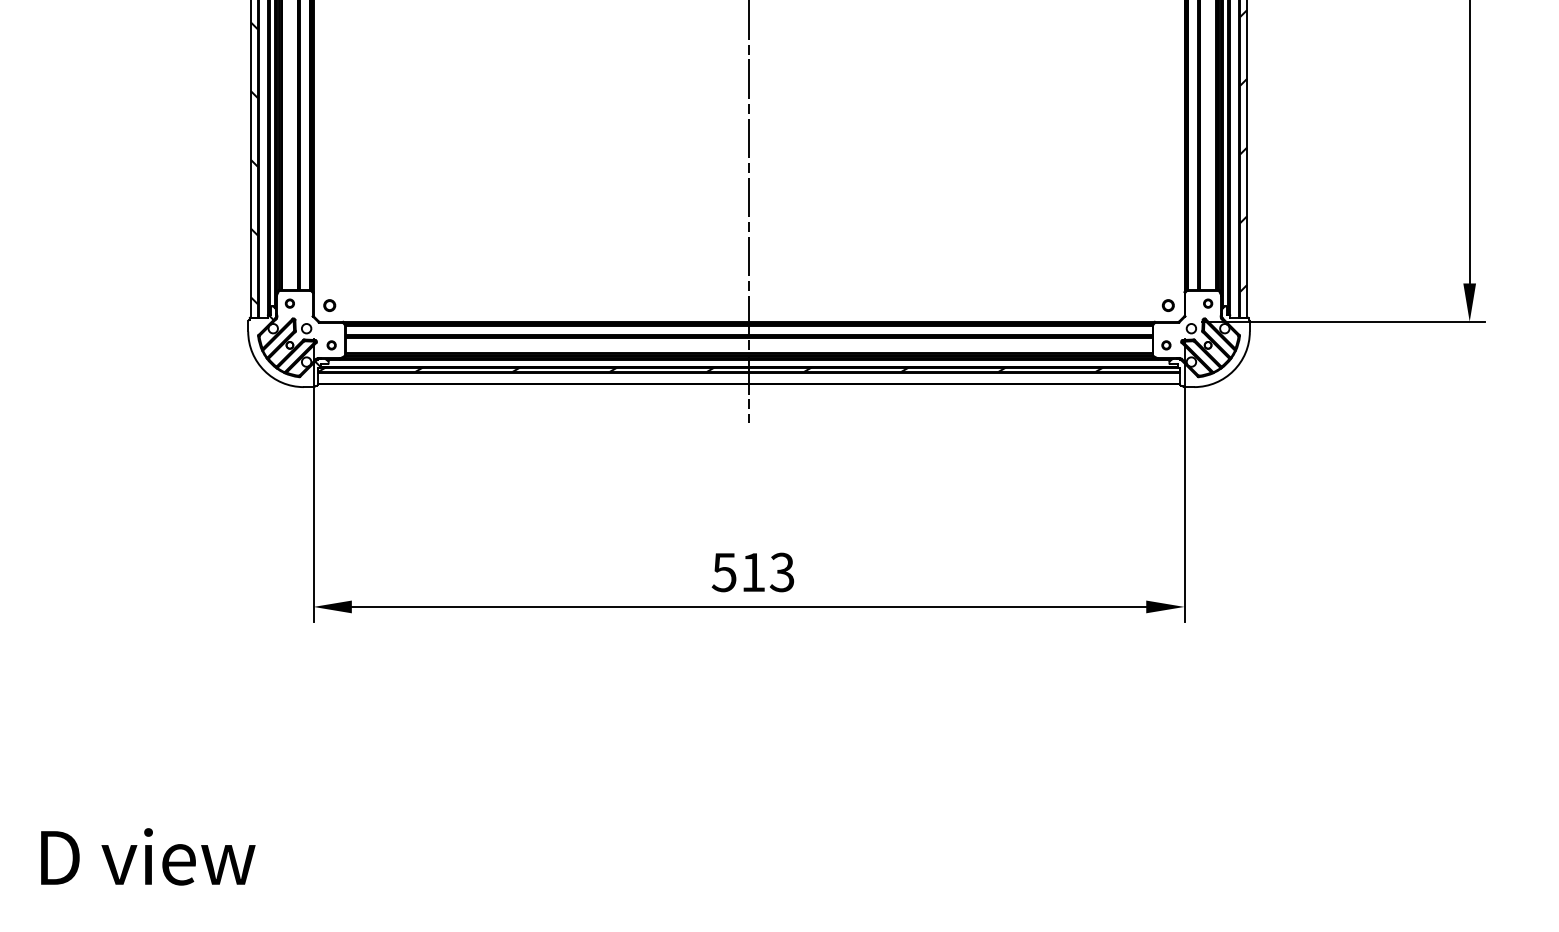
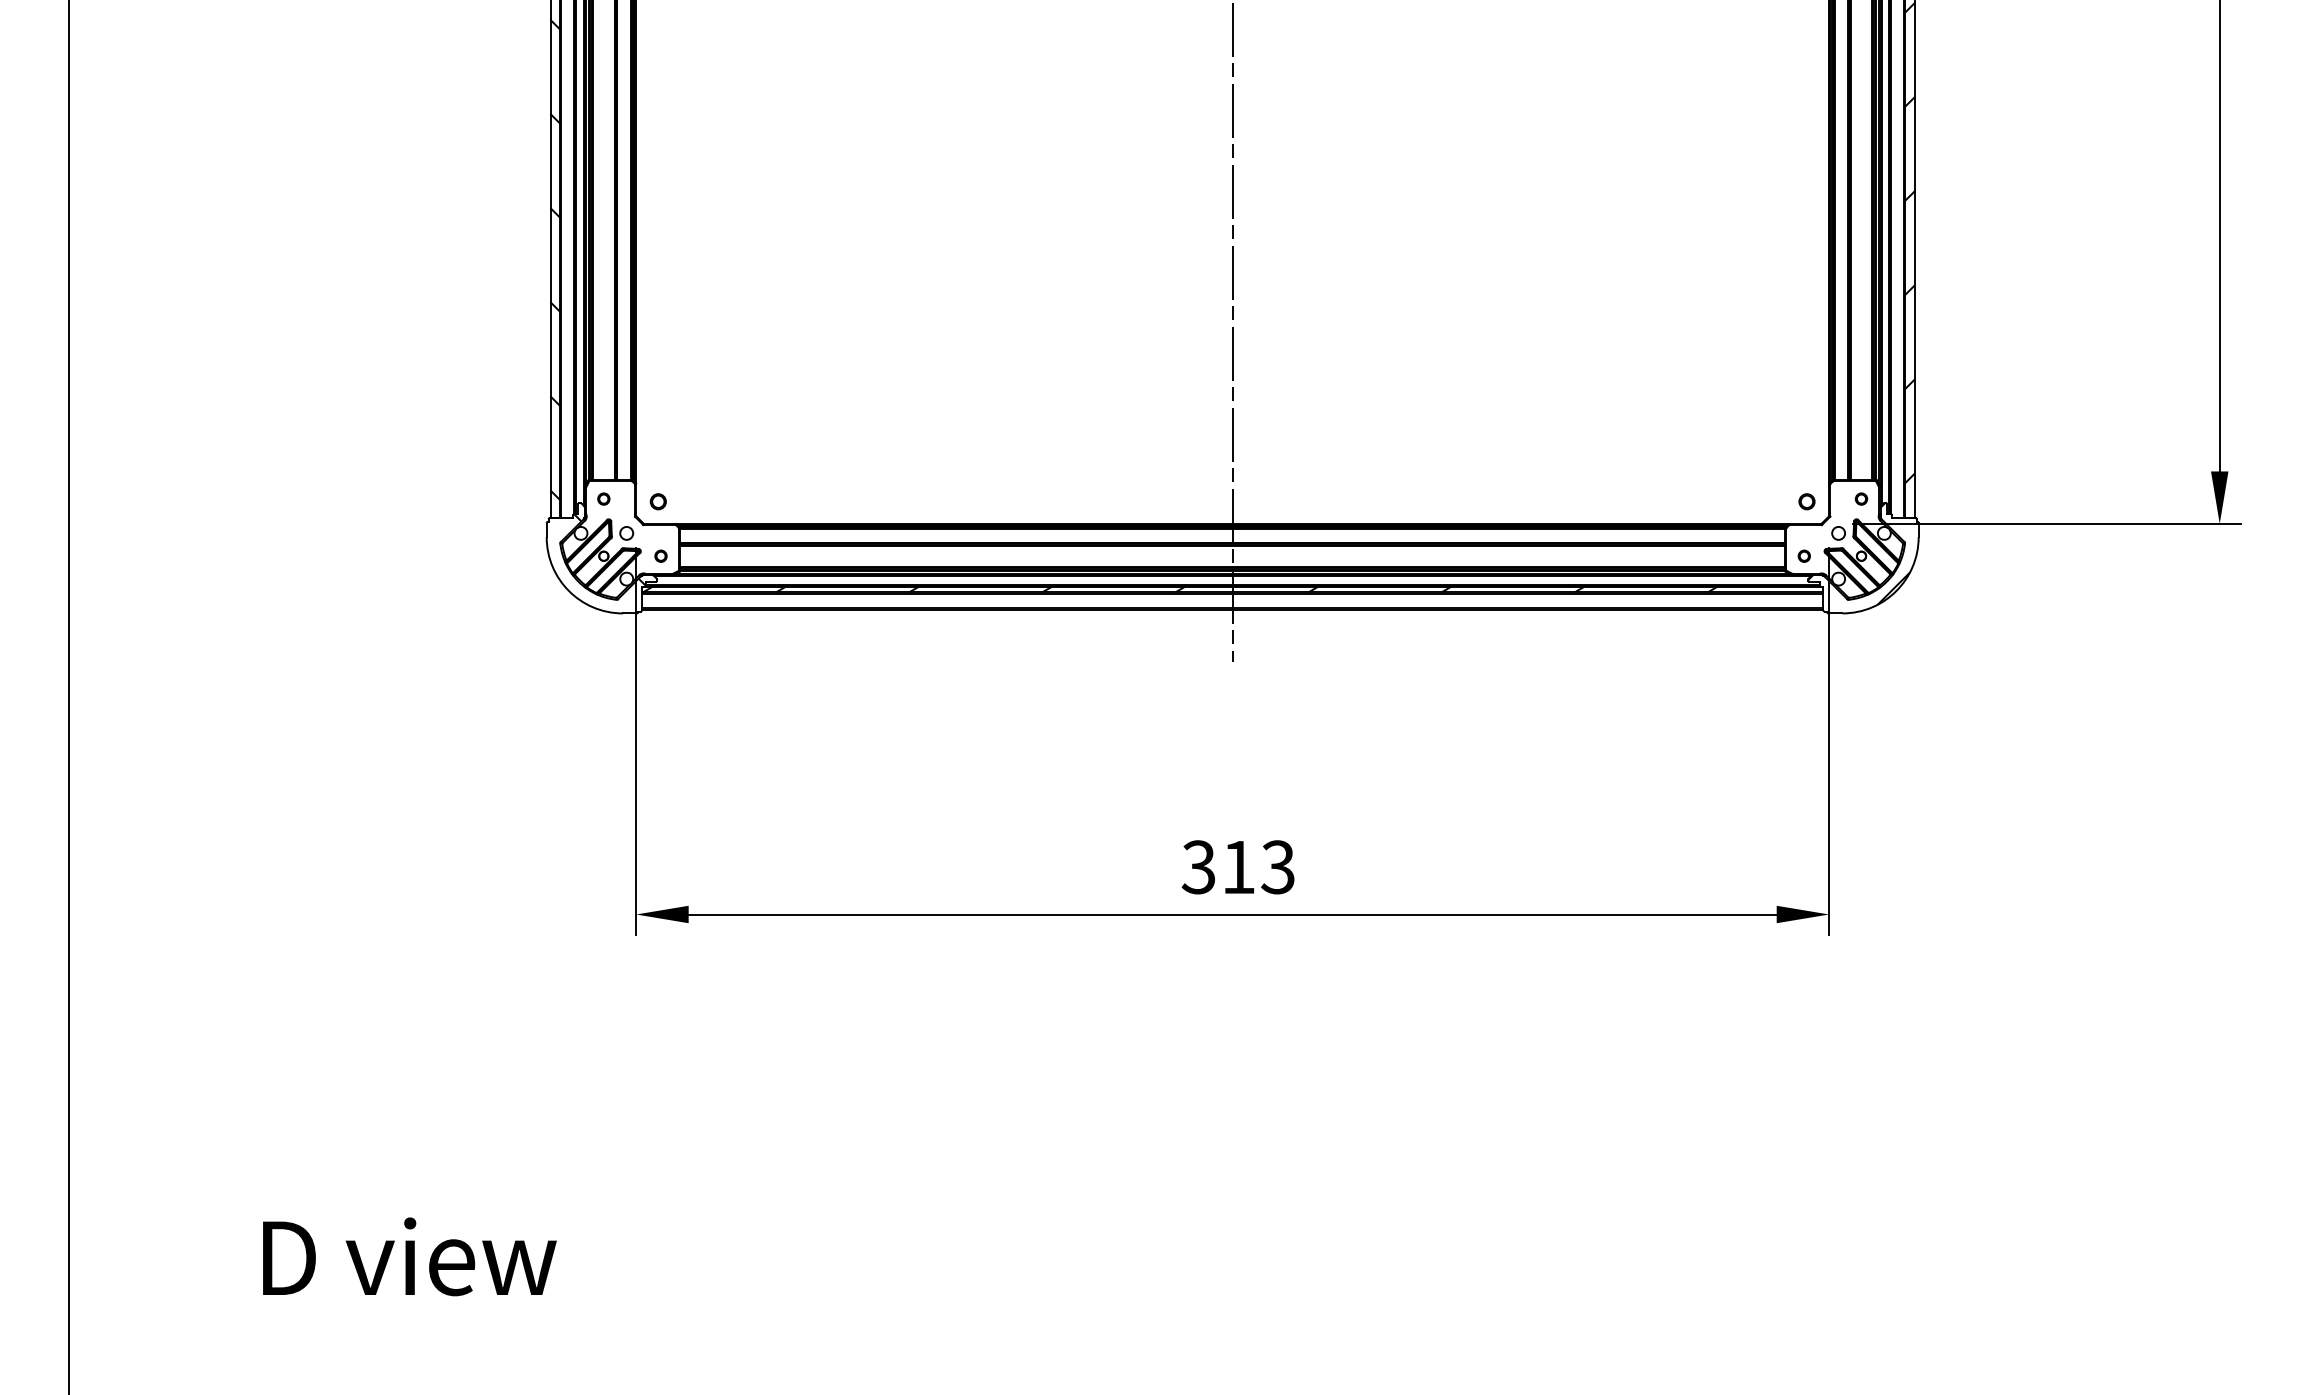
hatch: (1206, 343) -> (1859, 553), added
text: (724, 571) -> (1198, 866), 513 -> 313

